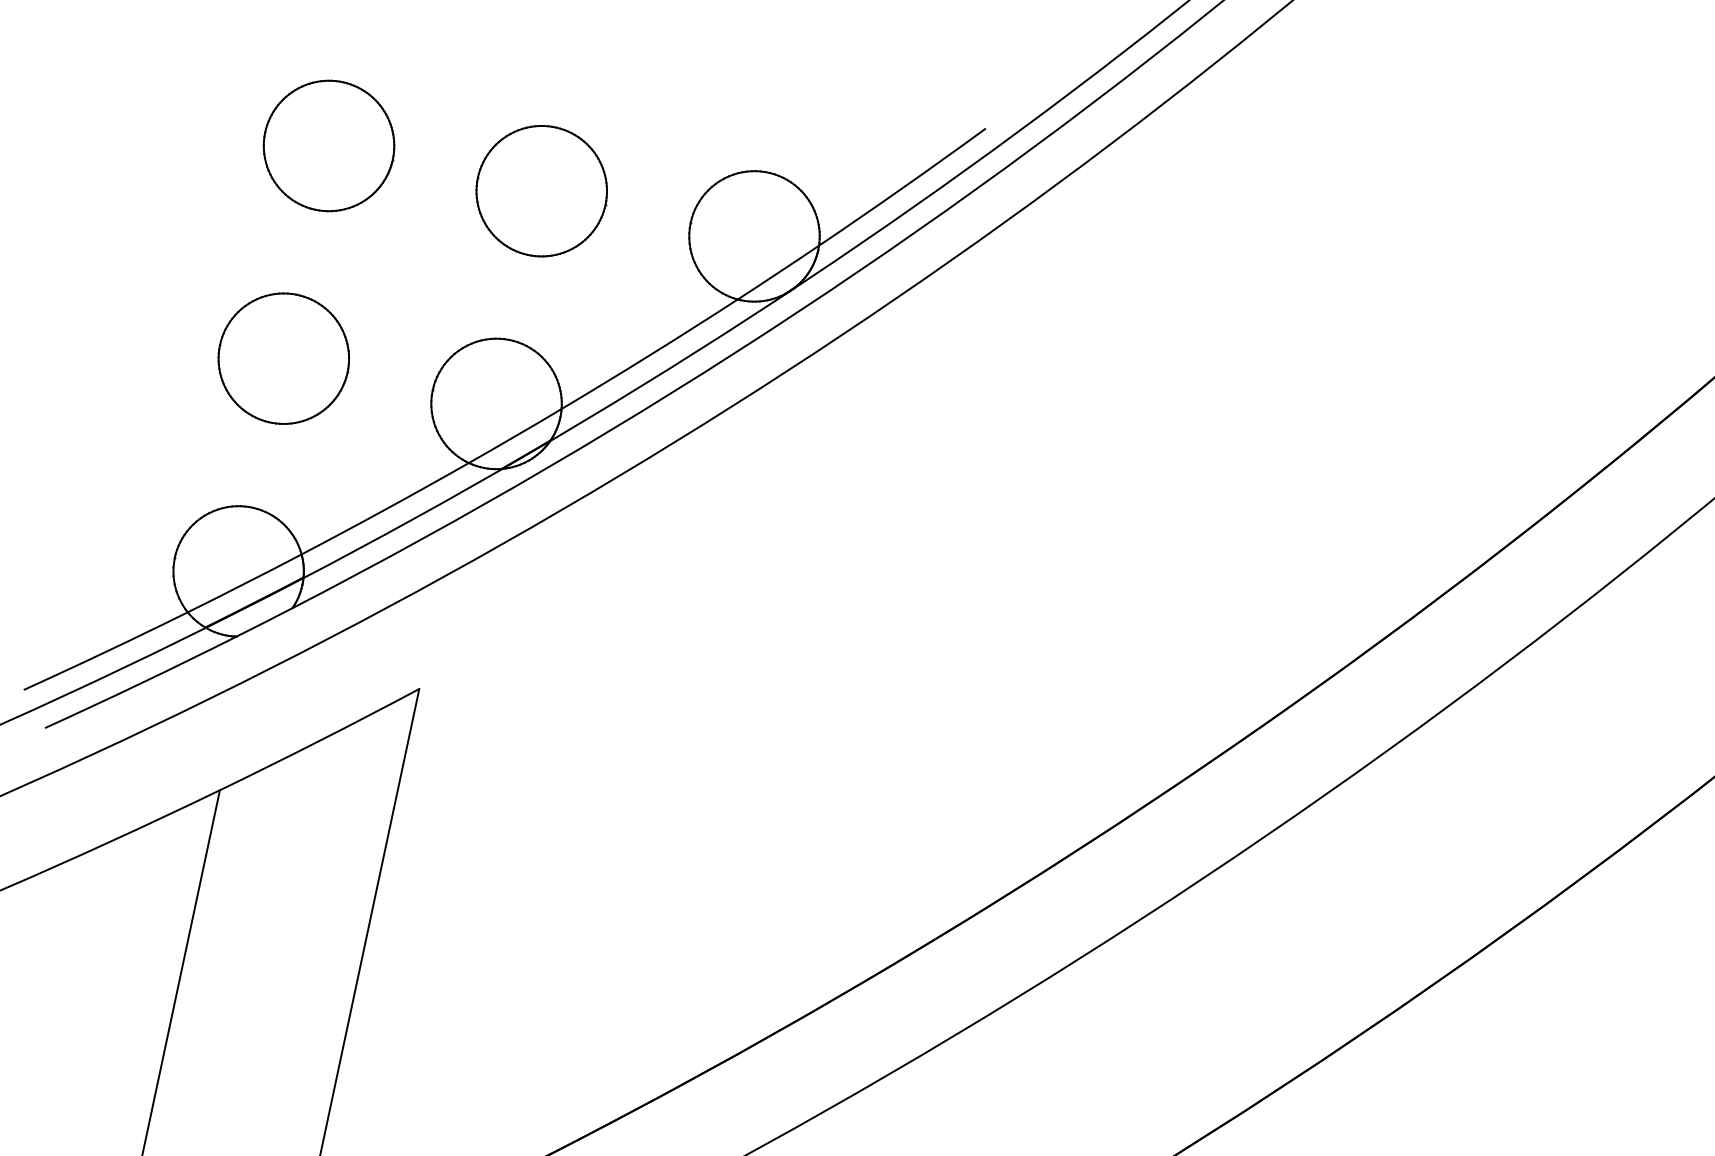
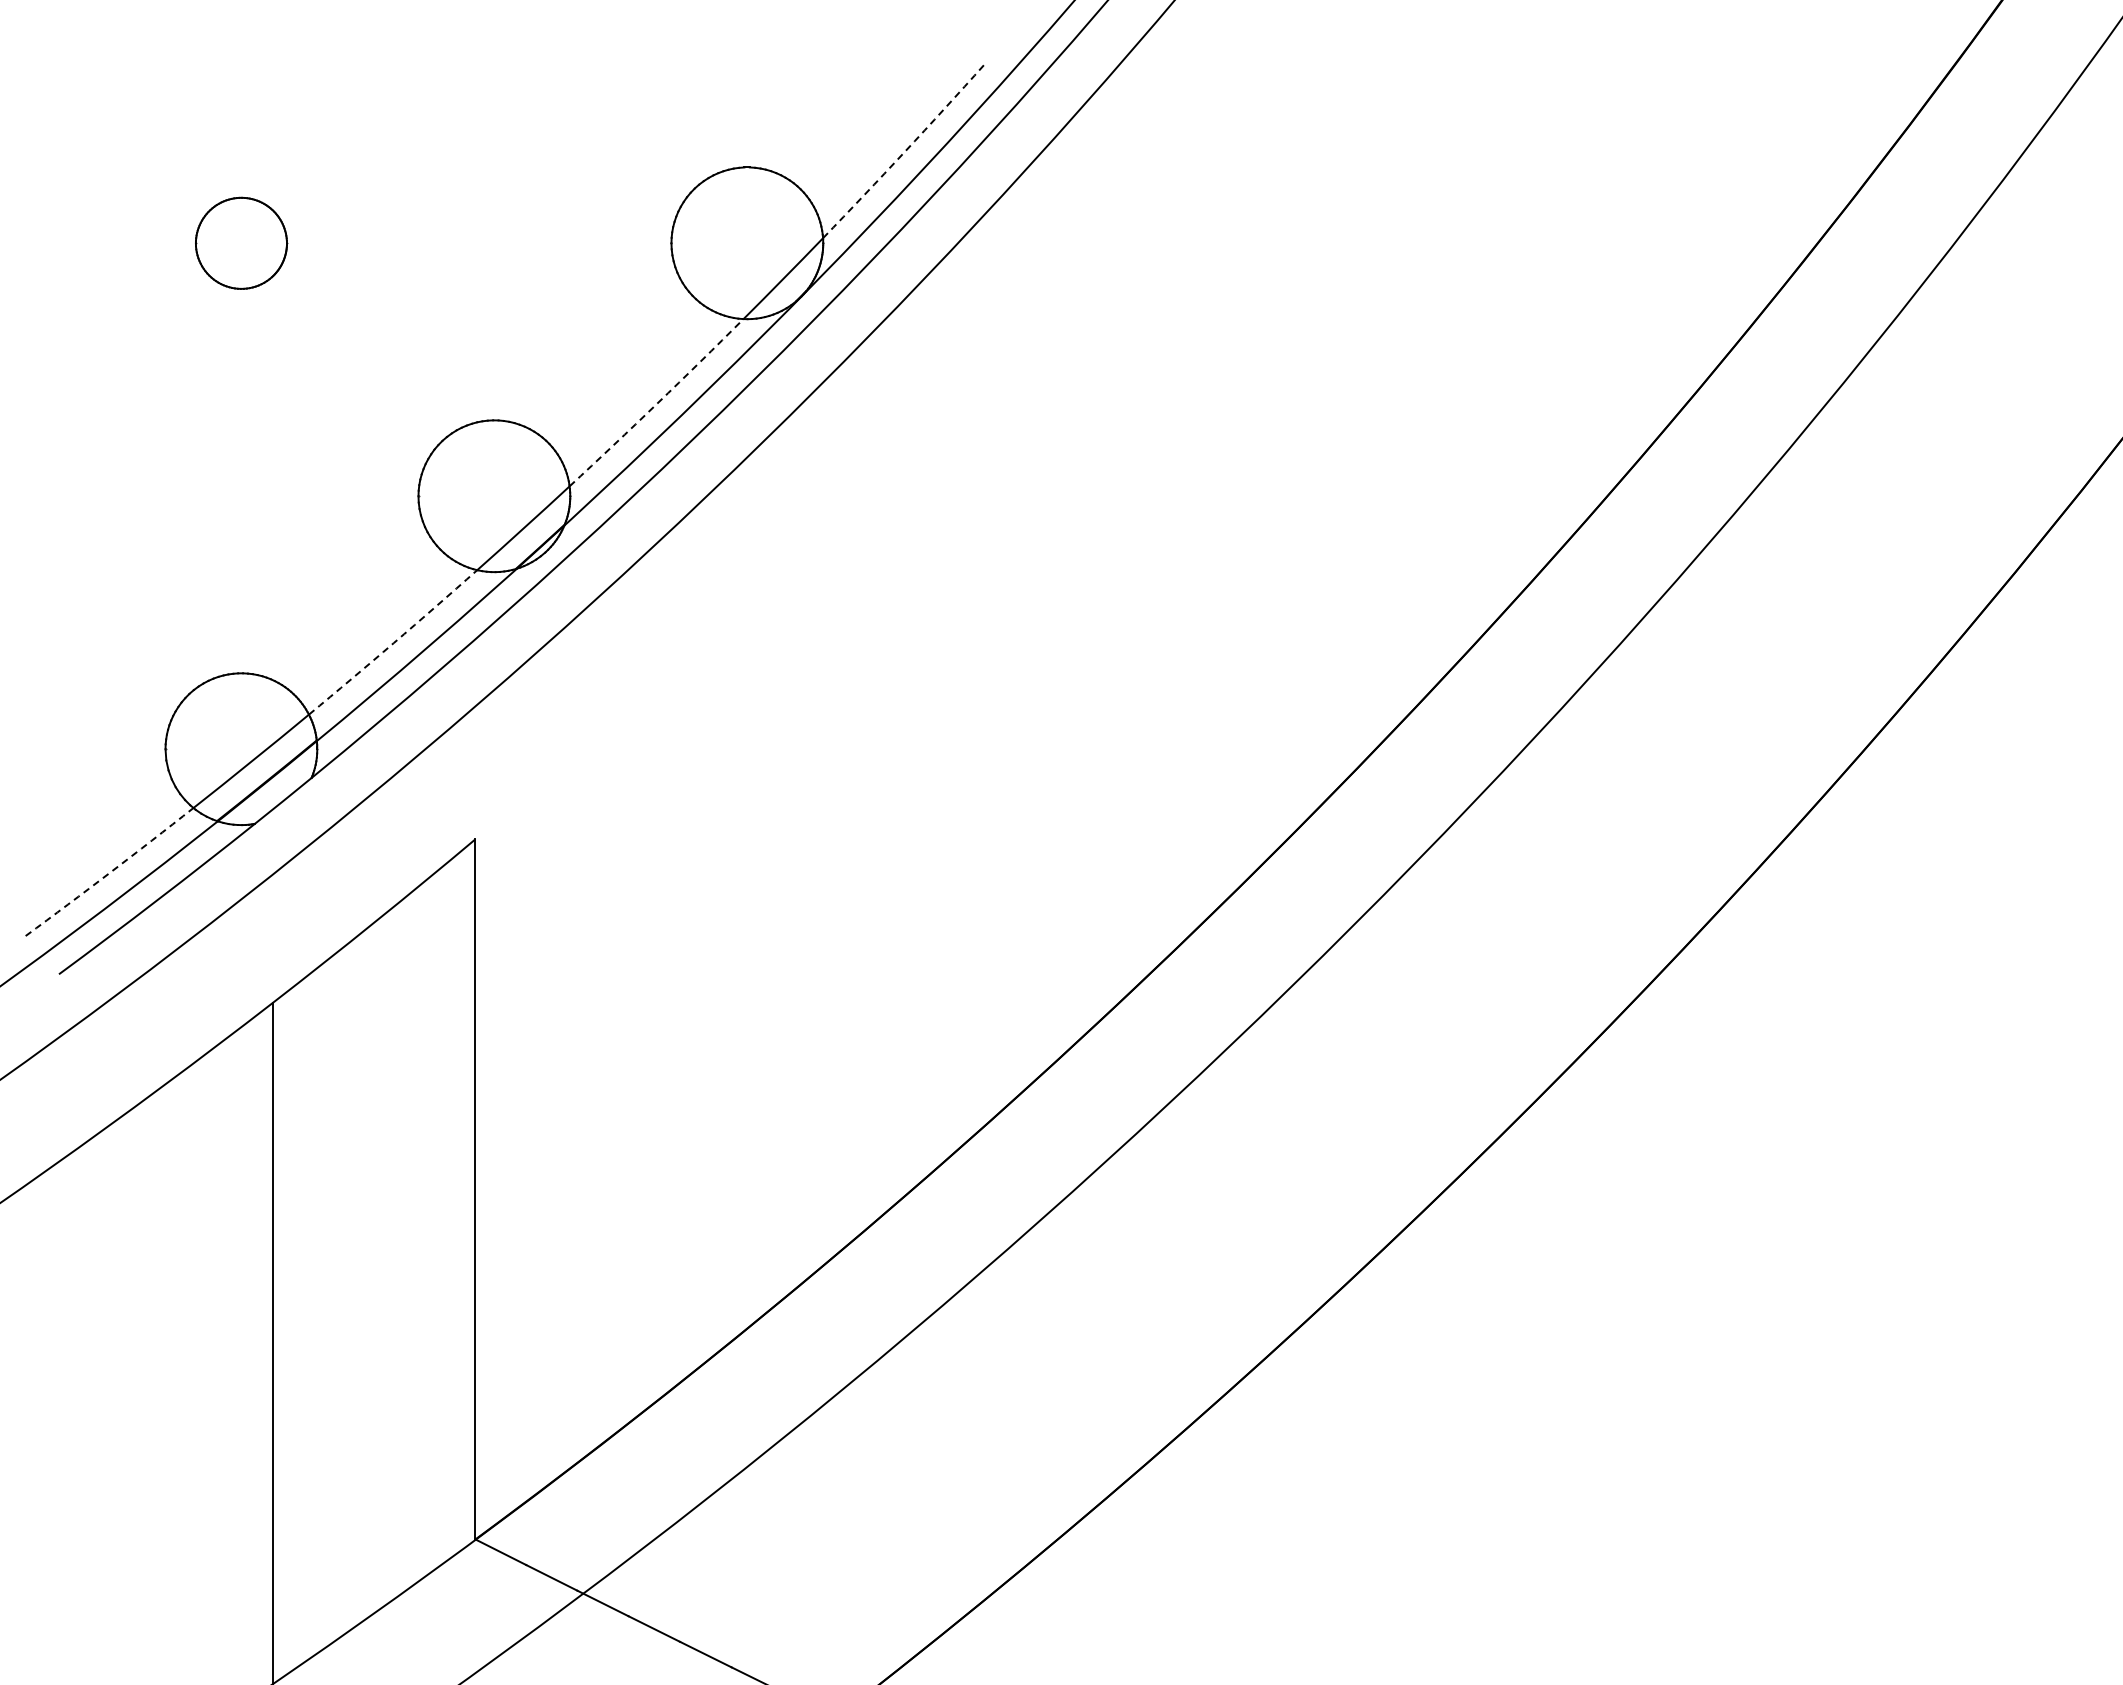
part: (329, 146) -> (241, 243), size x0.6
arc: (902, 188) -> (904, 152), solid -> dashed
part: (541, 191) -> (494, 243), removed
arc: (650, 355) -> (657, 403), solid -> dashed
part: (283, 358) -> (241, 496), removed
arc: (385, 509) -> (393, 643), solid -> dashed
arc: (106, 651) -> (110, 872), solid -> dashed

